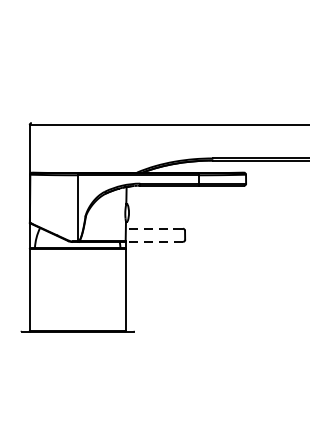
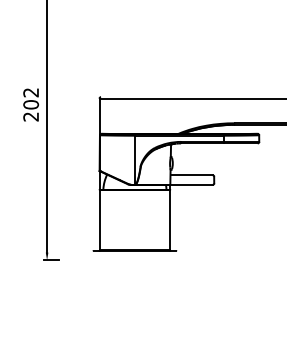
line: (154, 229) -> (191, 175), dashed -> solid
line: (154, 241) -> (191, 184), dashed -> solid

